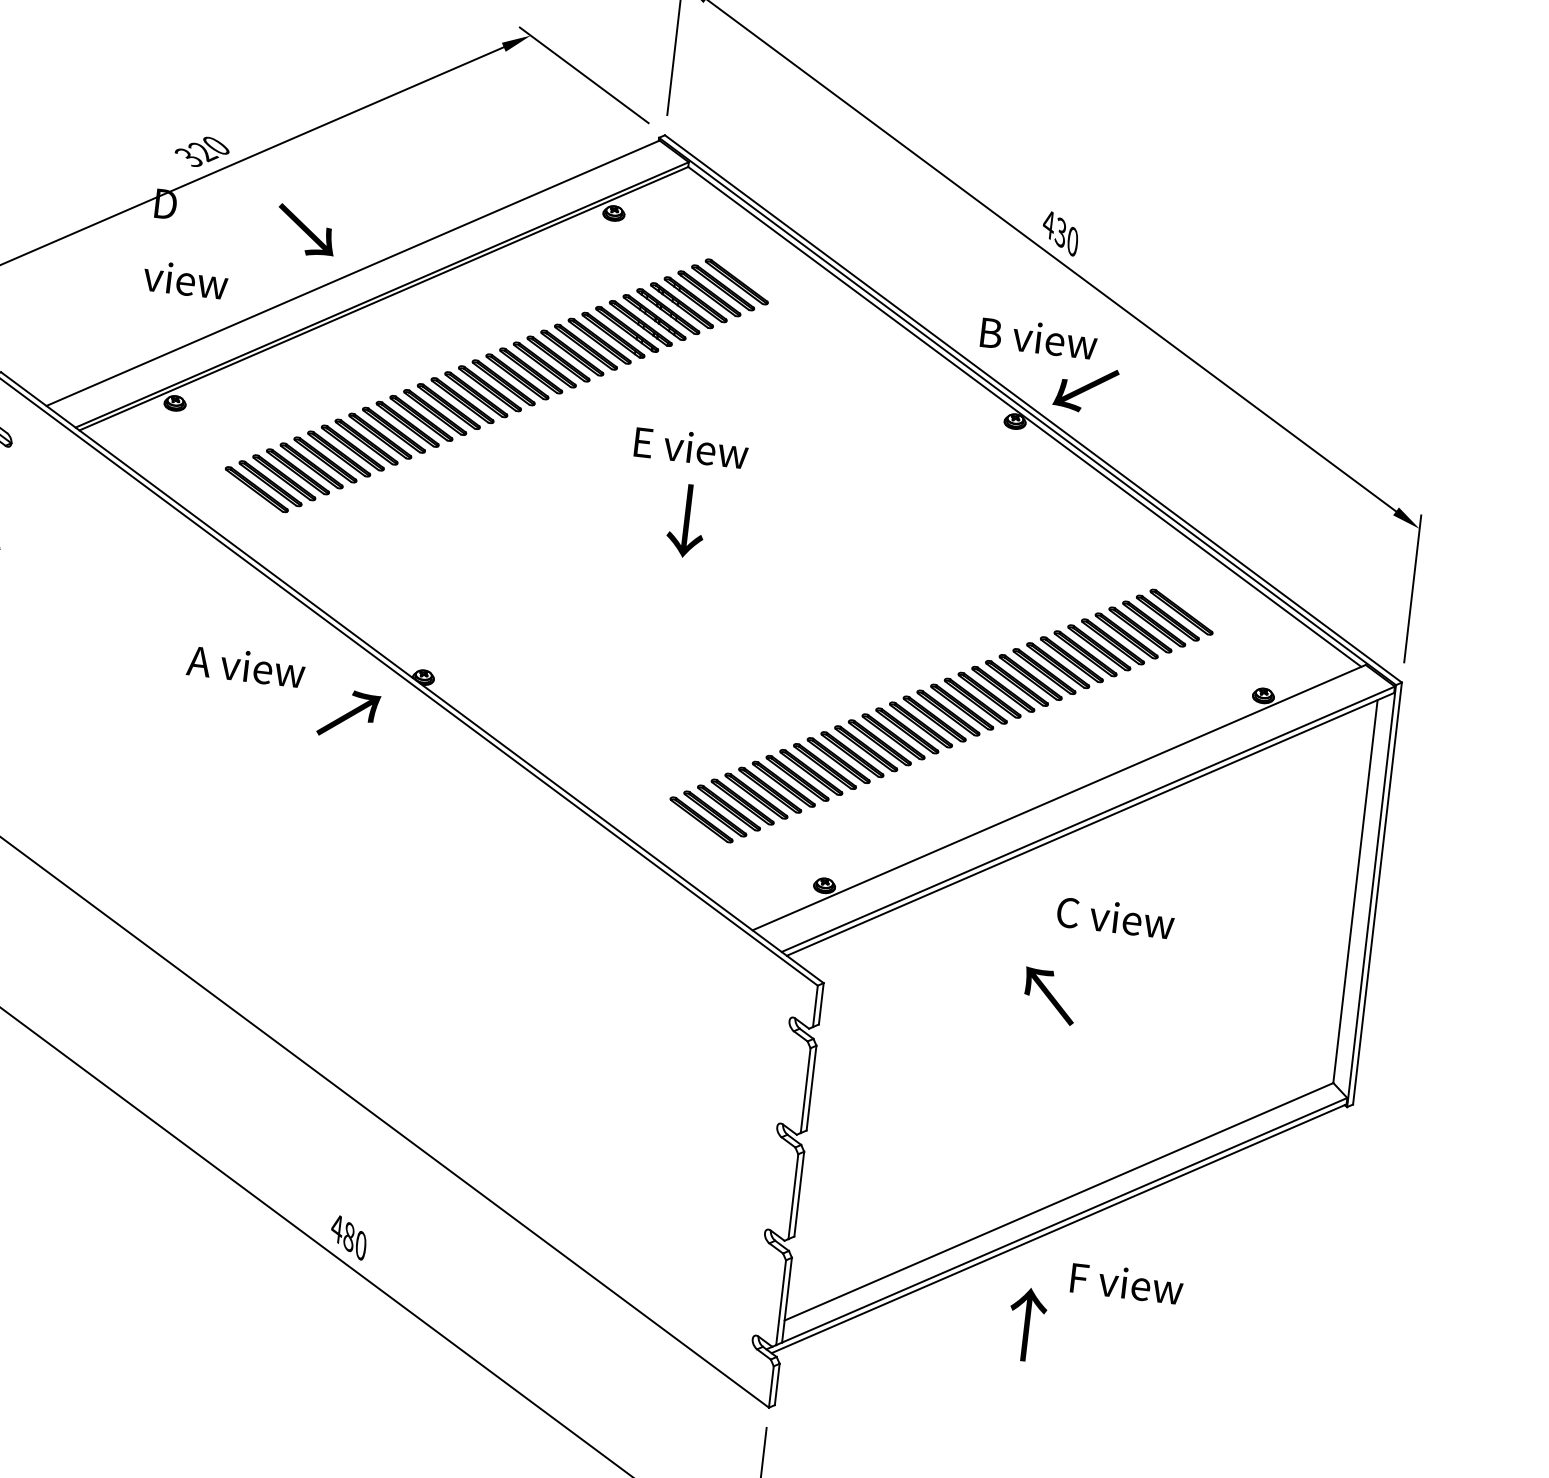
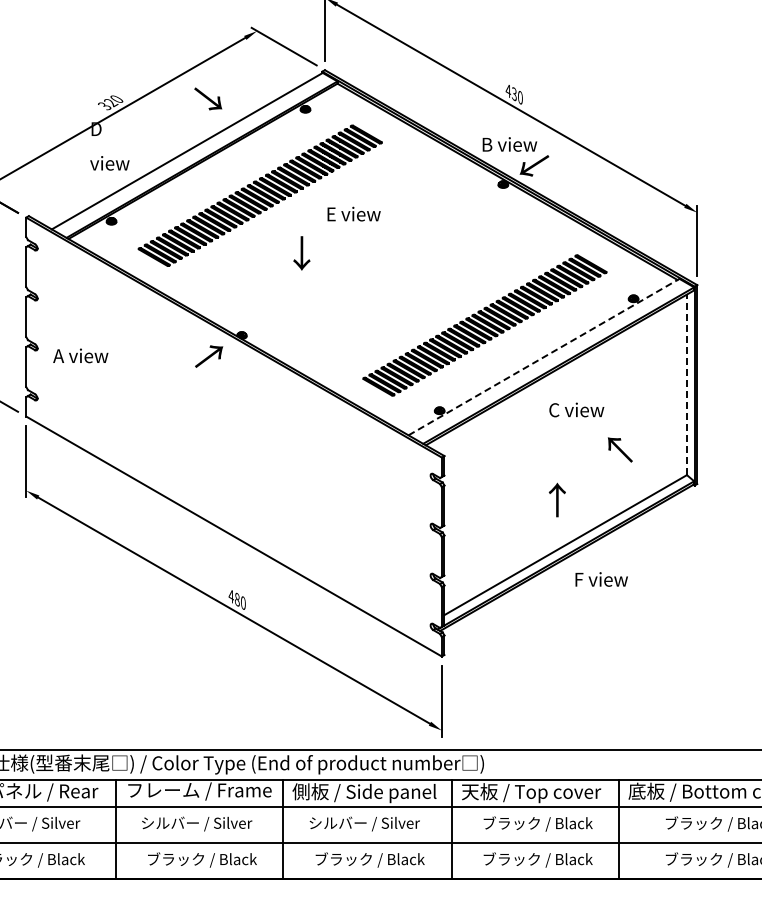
text: (306, 229) -> (208, 98), moved
text: (685, 520) -> (301, 253), moved
text: (245, 665) -> (80, 355), moved
line: (1060, 796) -> (544, 356), solid -> dashed
line: (1354, 890) -> (686, 384), solid -> dashed
text: (1050, 995) -> (620, 449), moved
text: (1025, 1323) -> (556, 499), moved

